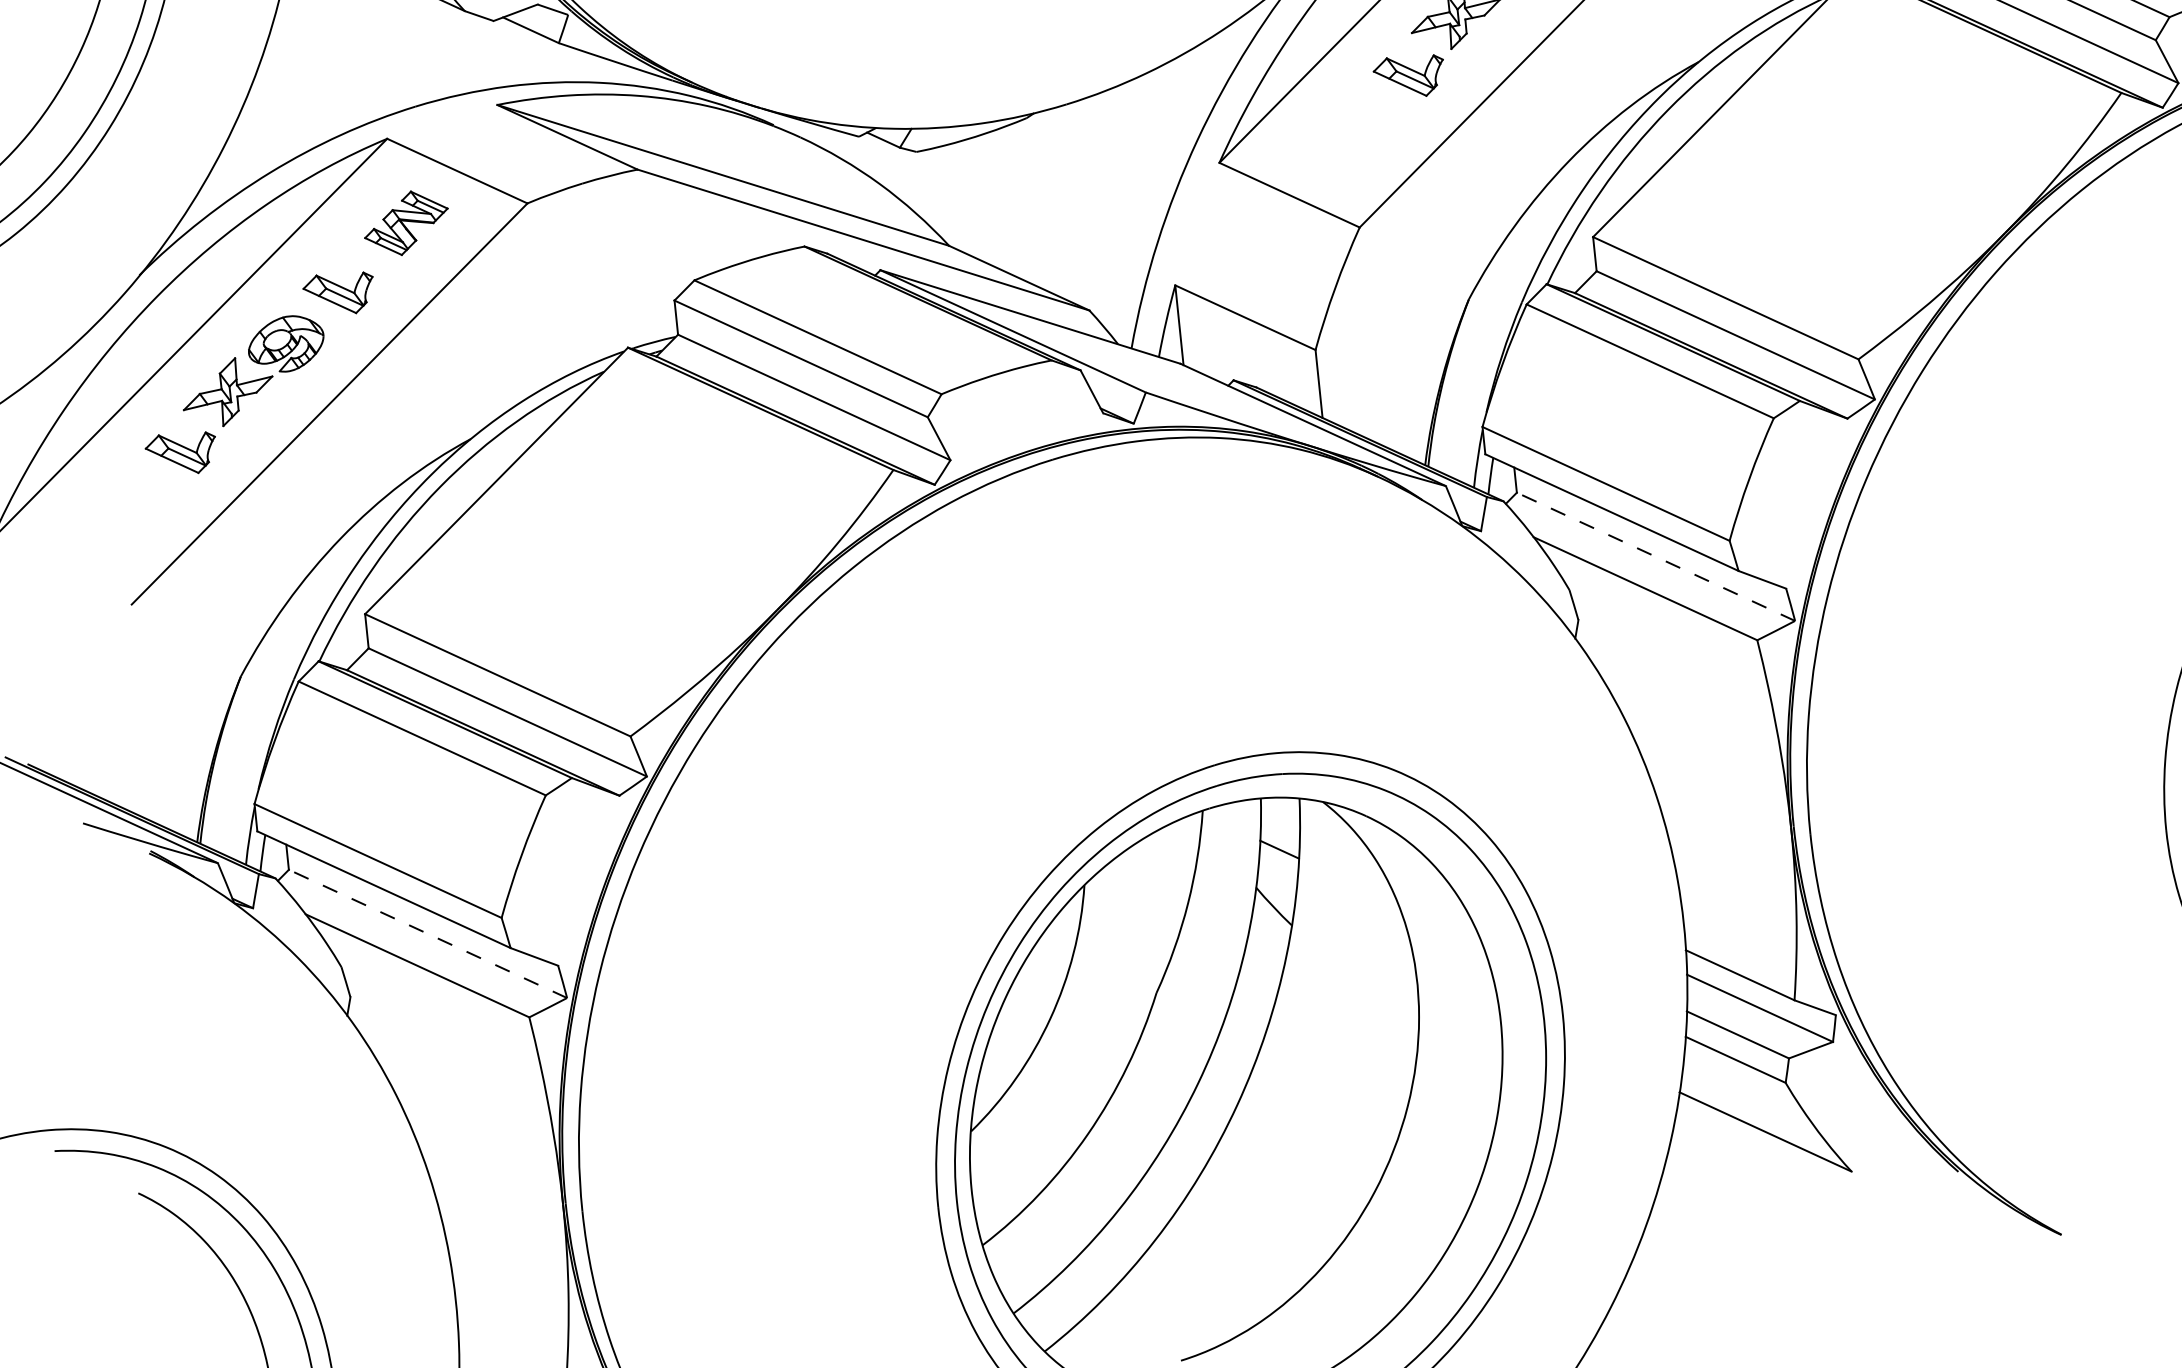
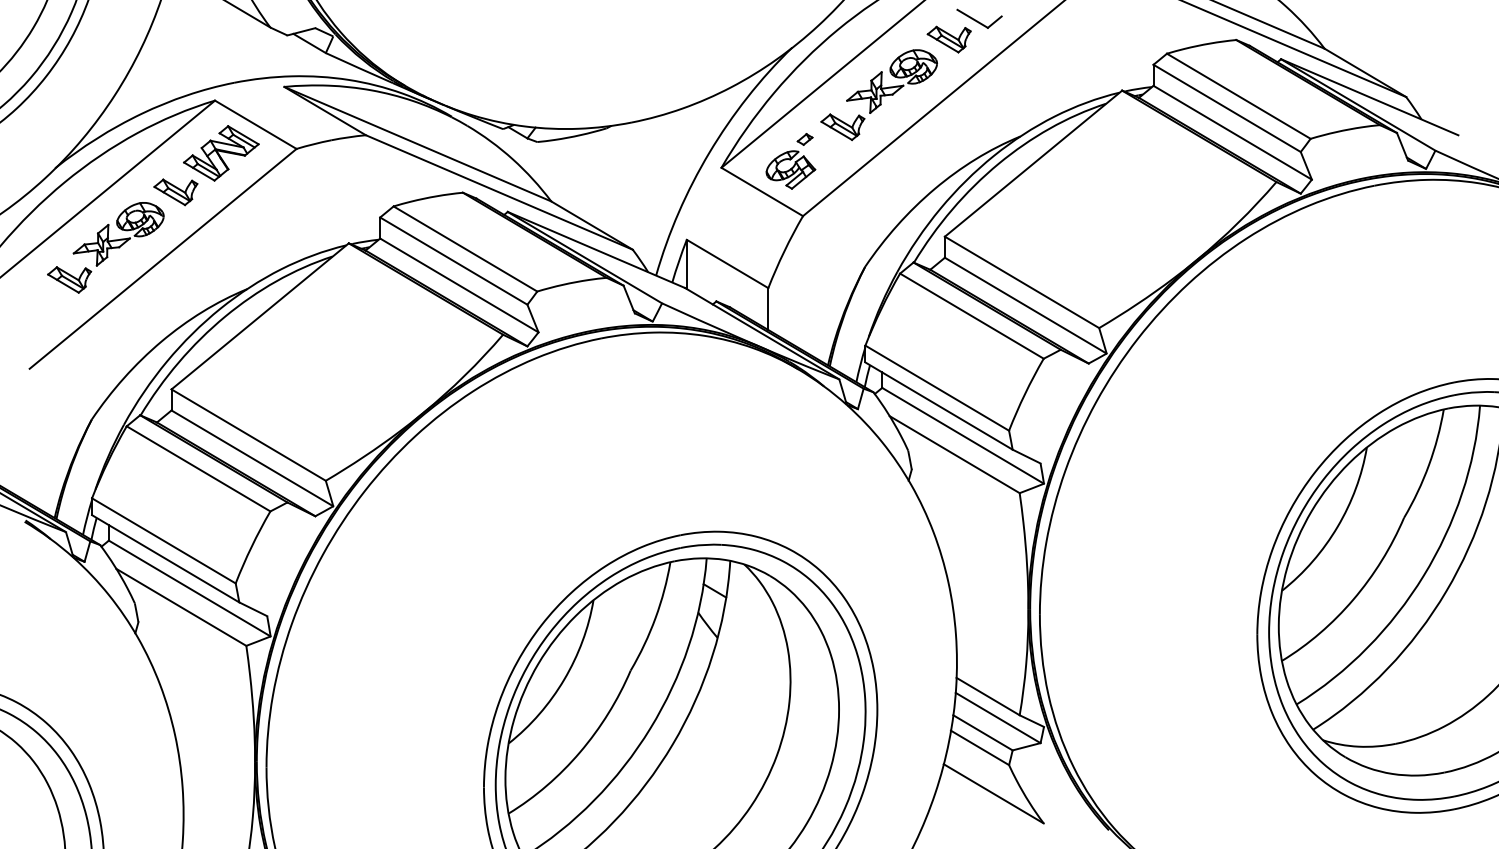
part: (1330, 141) -> (790, 161), added
part: (406, 223) -> (221, 153), size x1.43
line: (1654, 556) -> (962, 435), dashed -> solid
line: (427, 933) -> (189, 588), dashed -> solid

